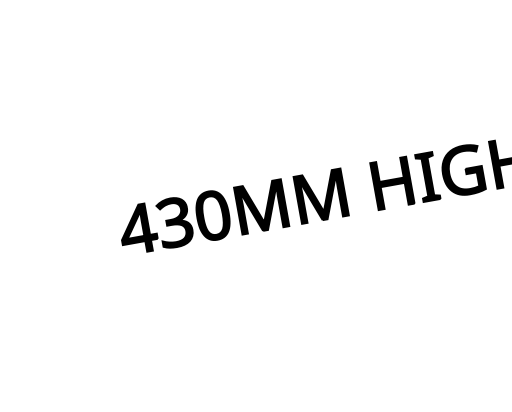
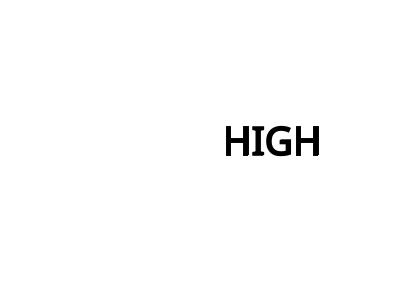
part: (233, 211) -> (143, 140), removed

